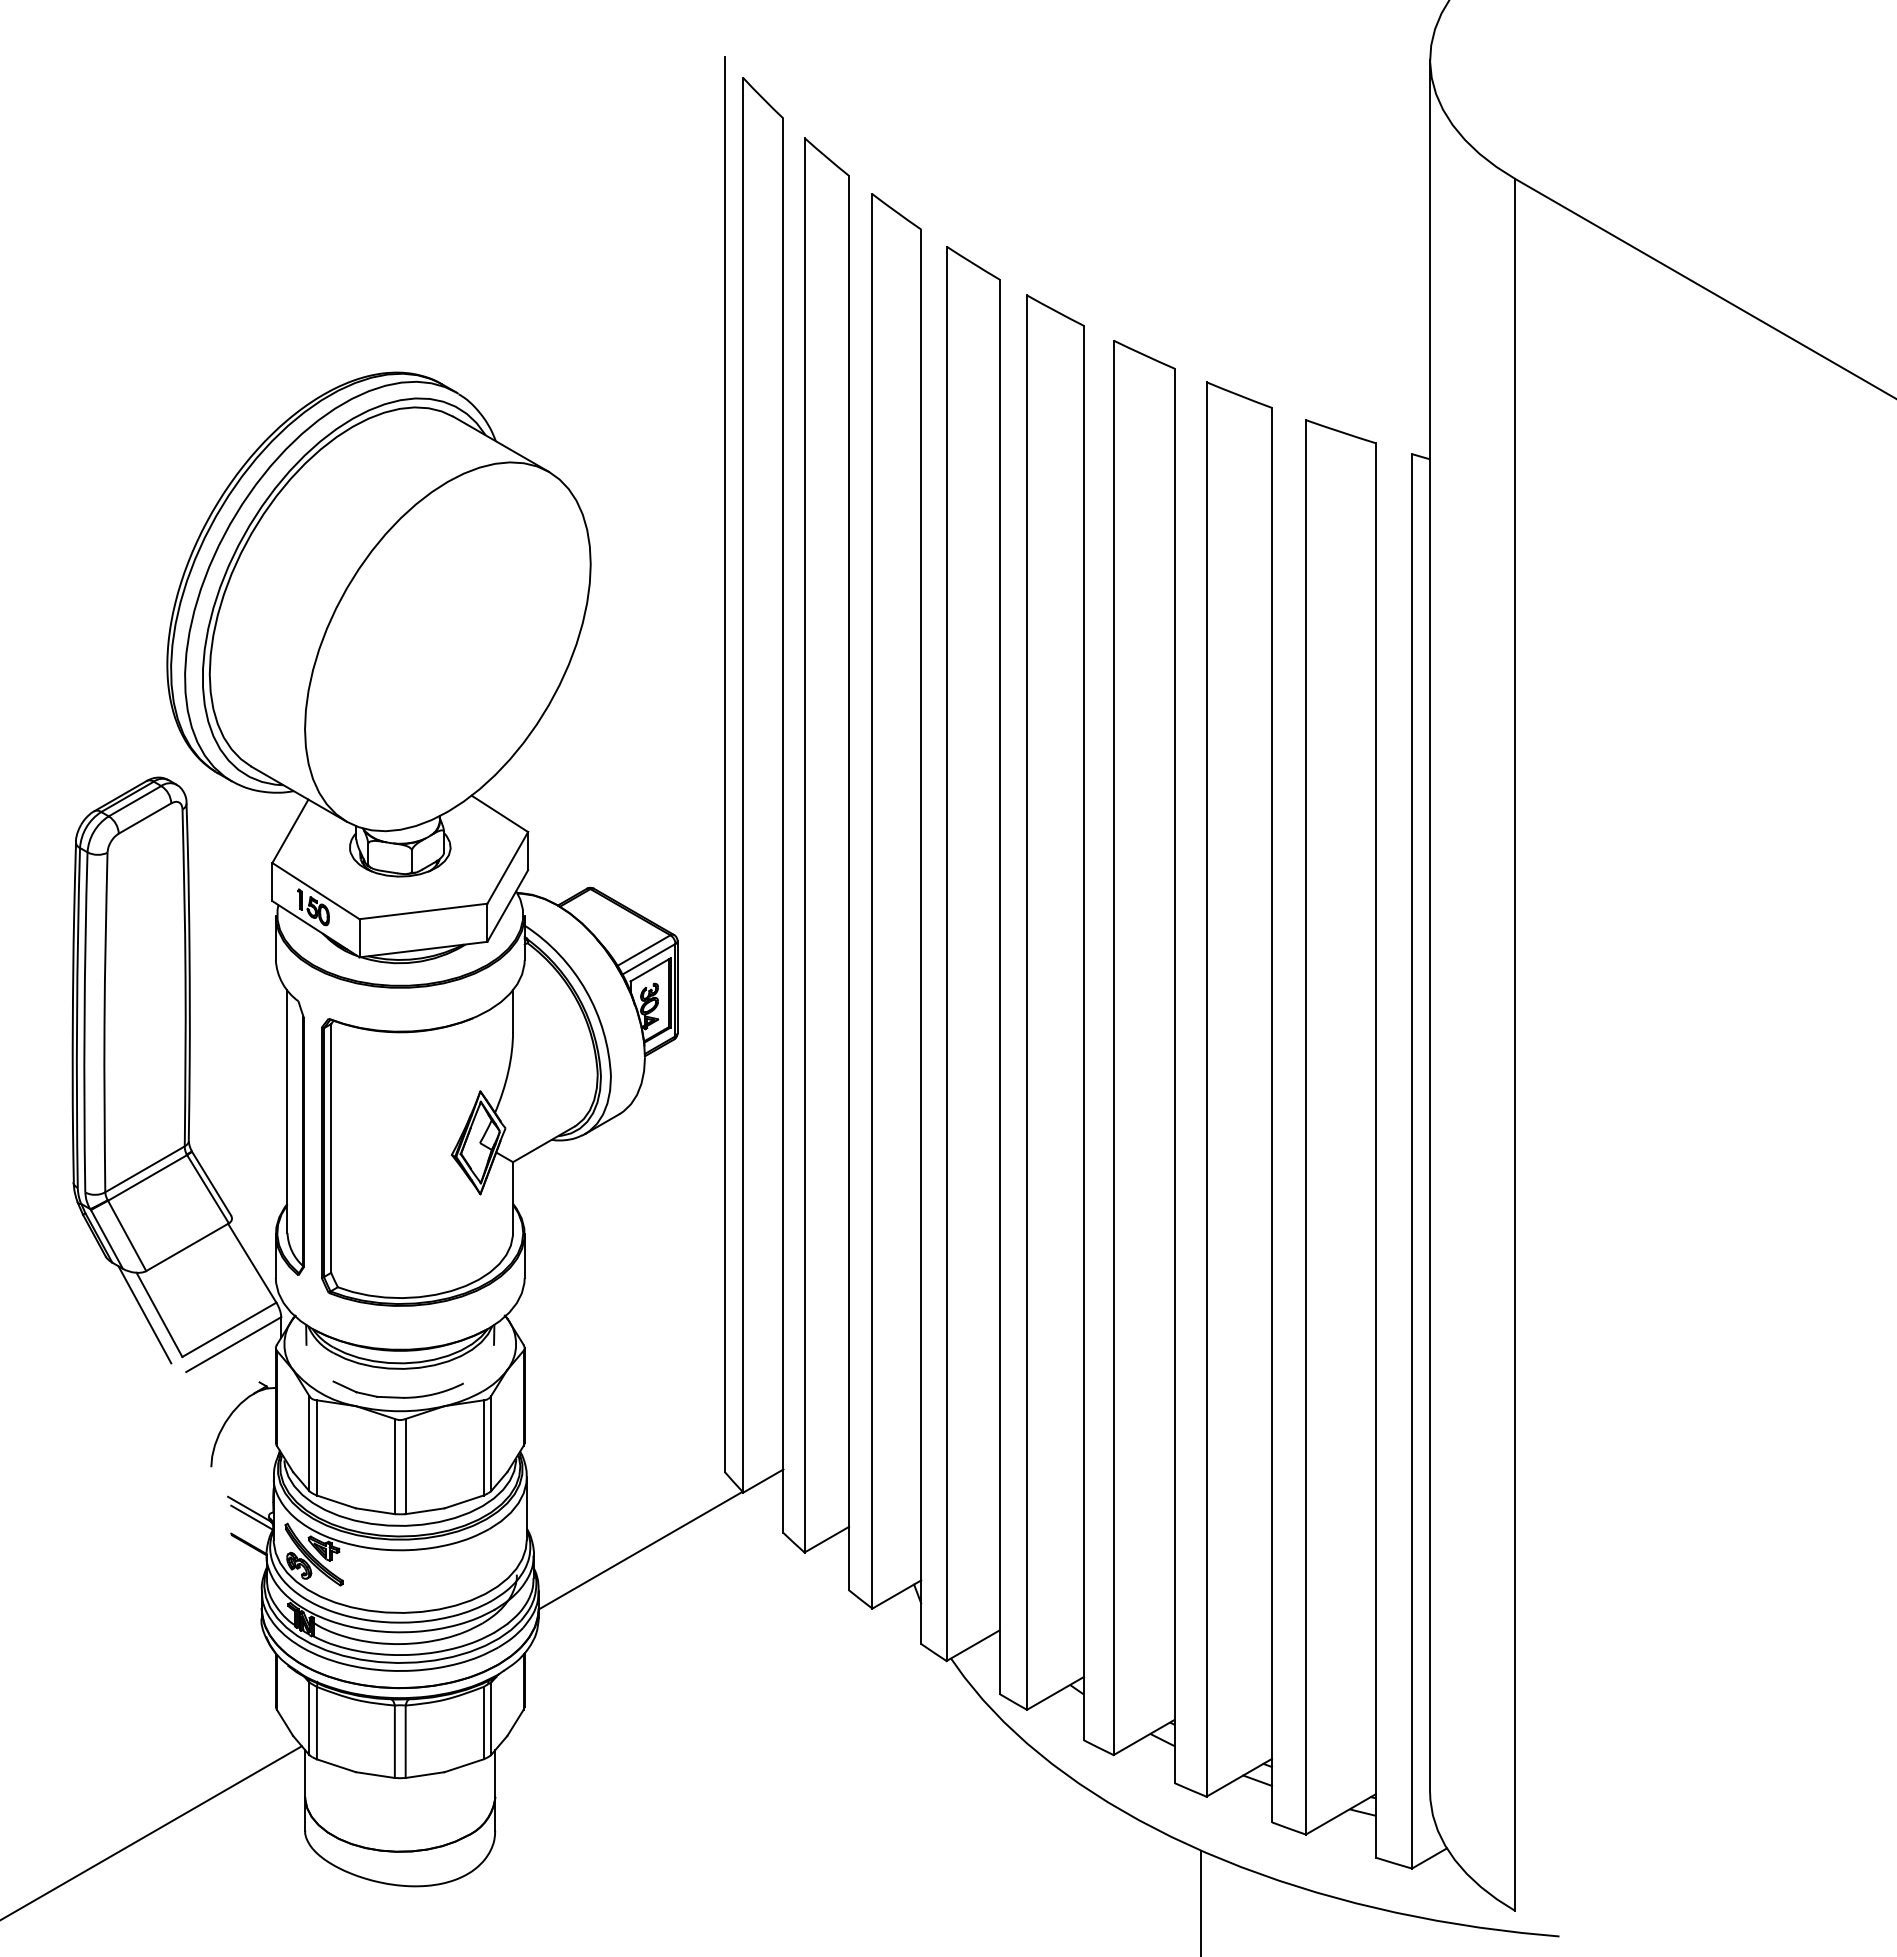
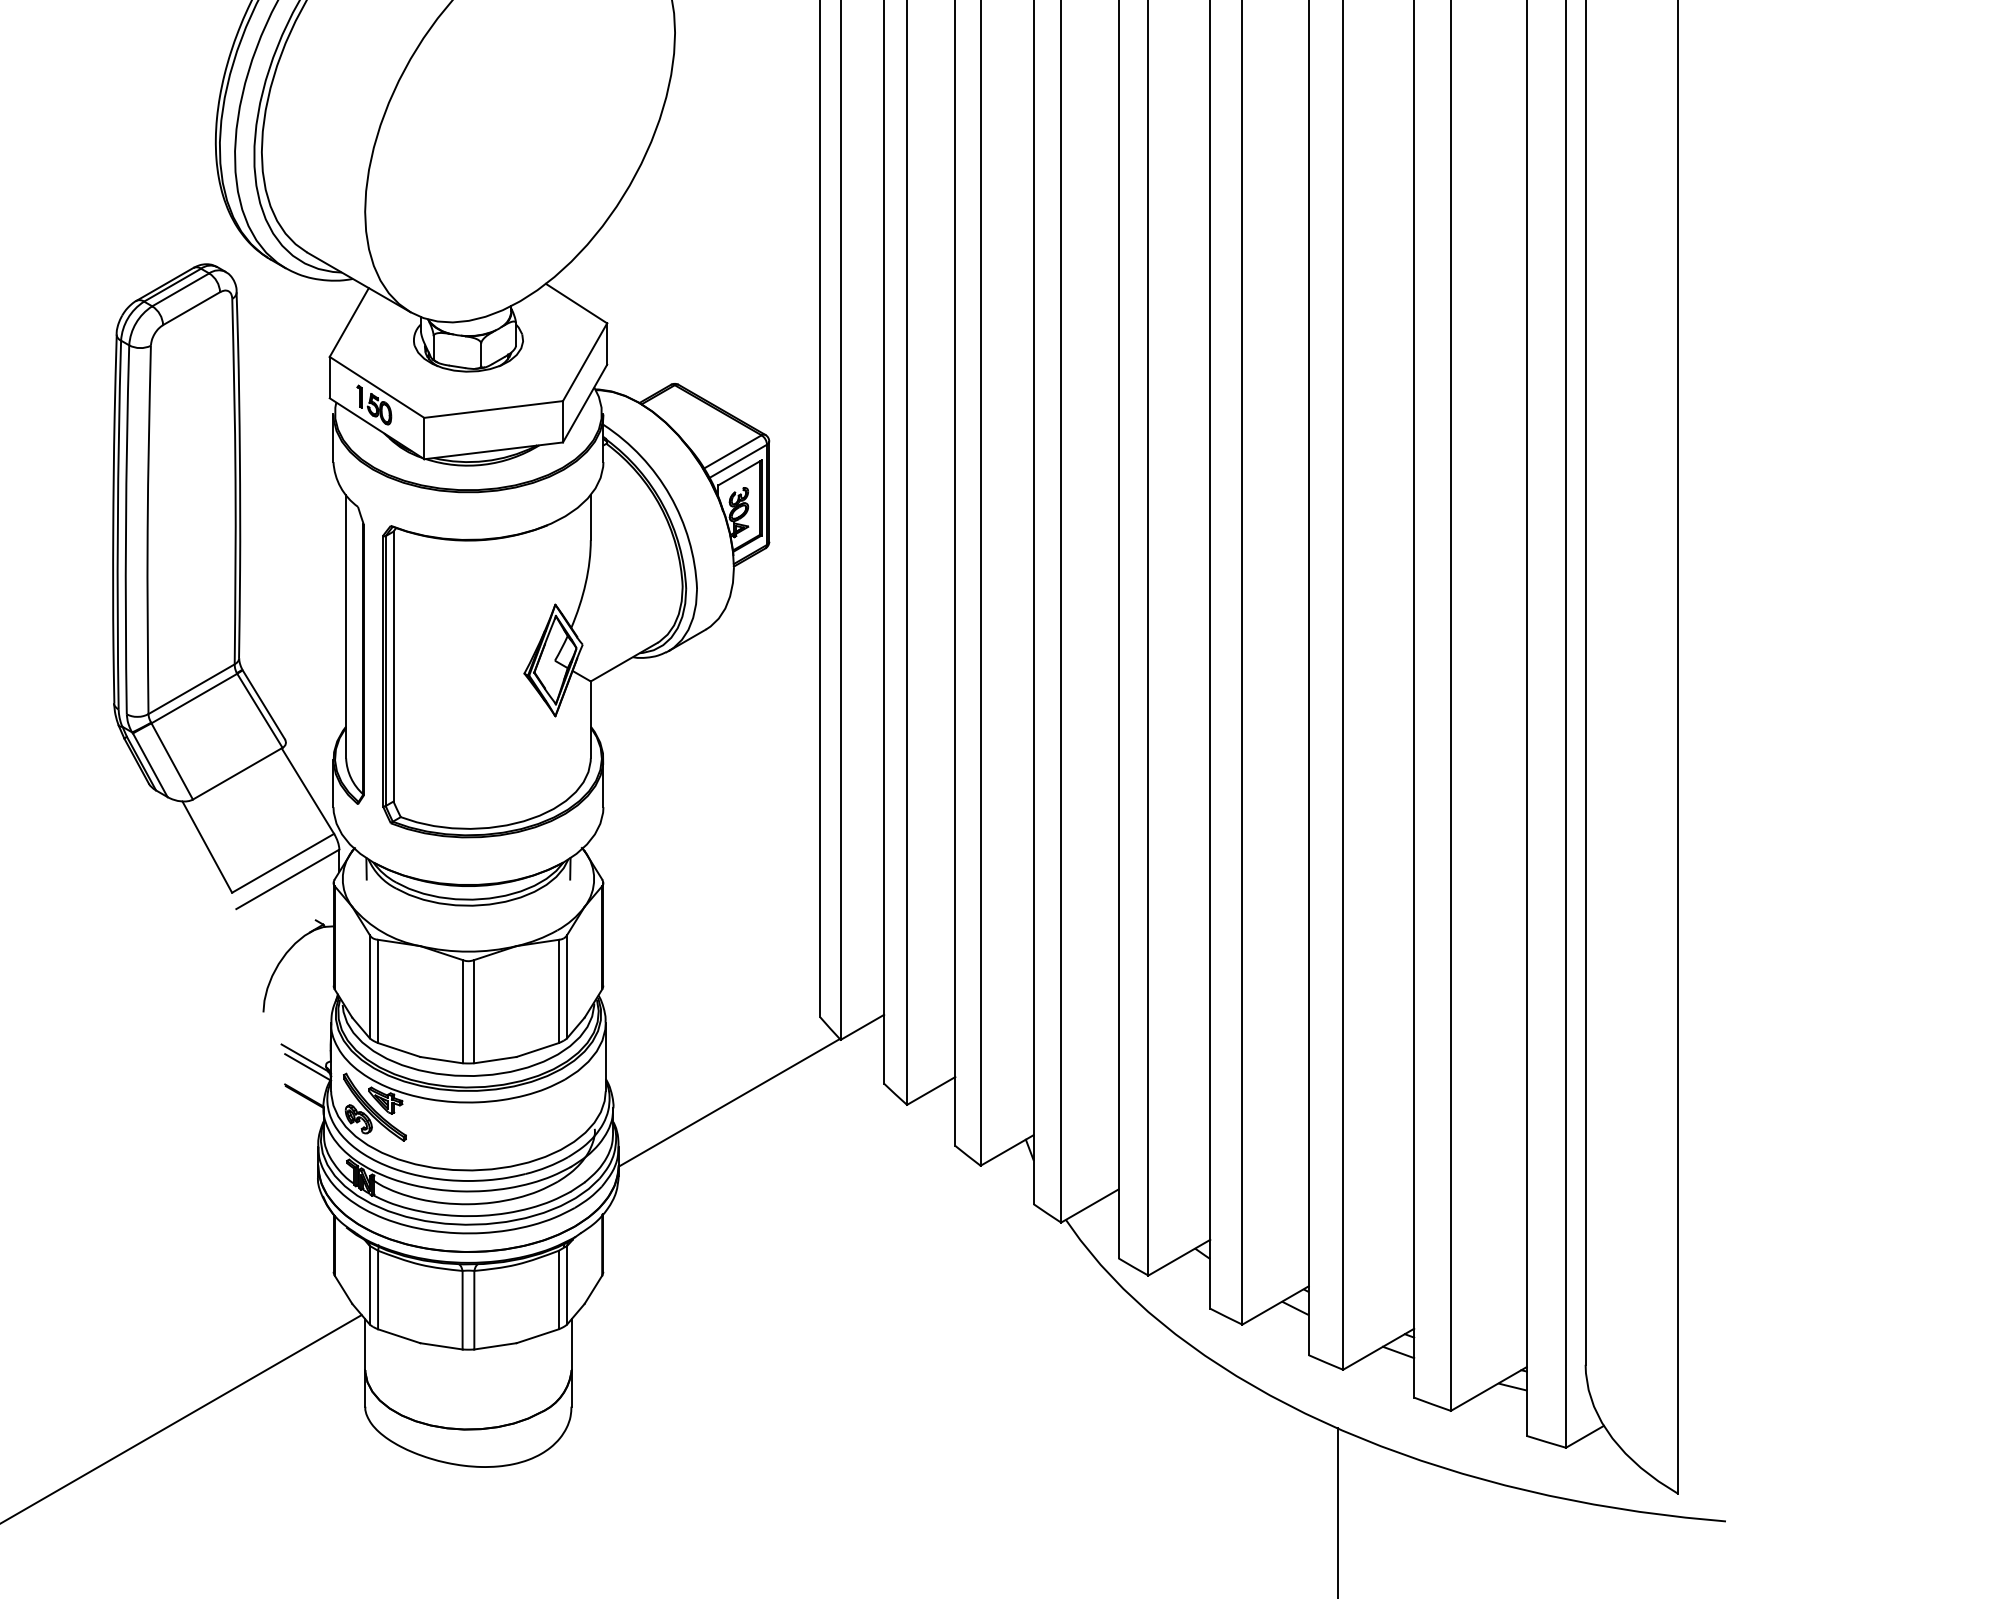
line: (144, 1314) -> (191, 846), removed
part: (397, 1396) -> (465, 935), removed

